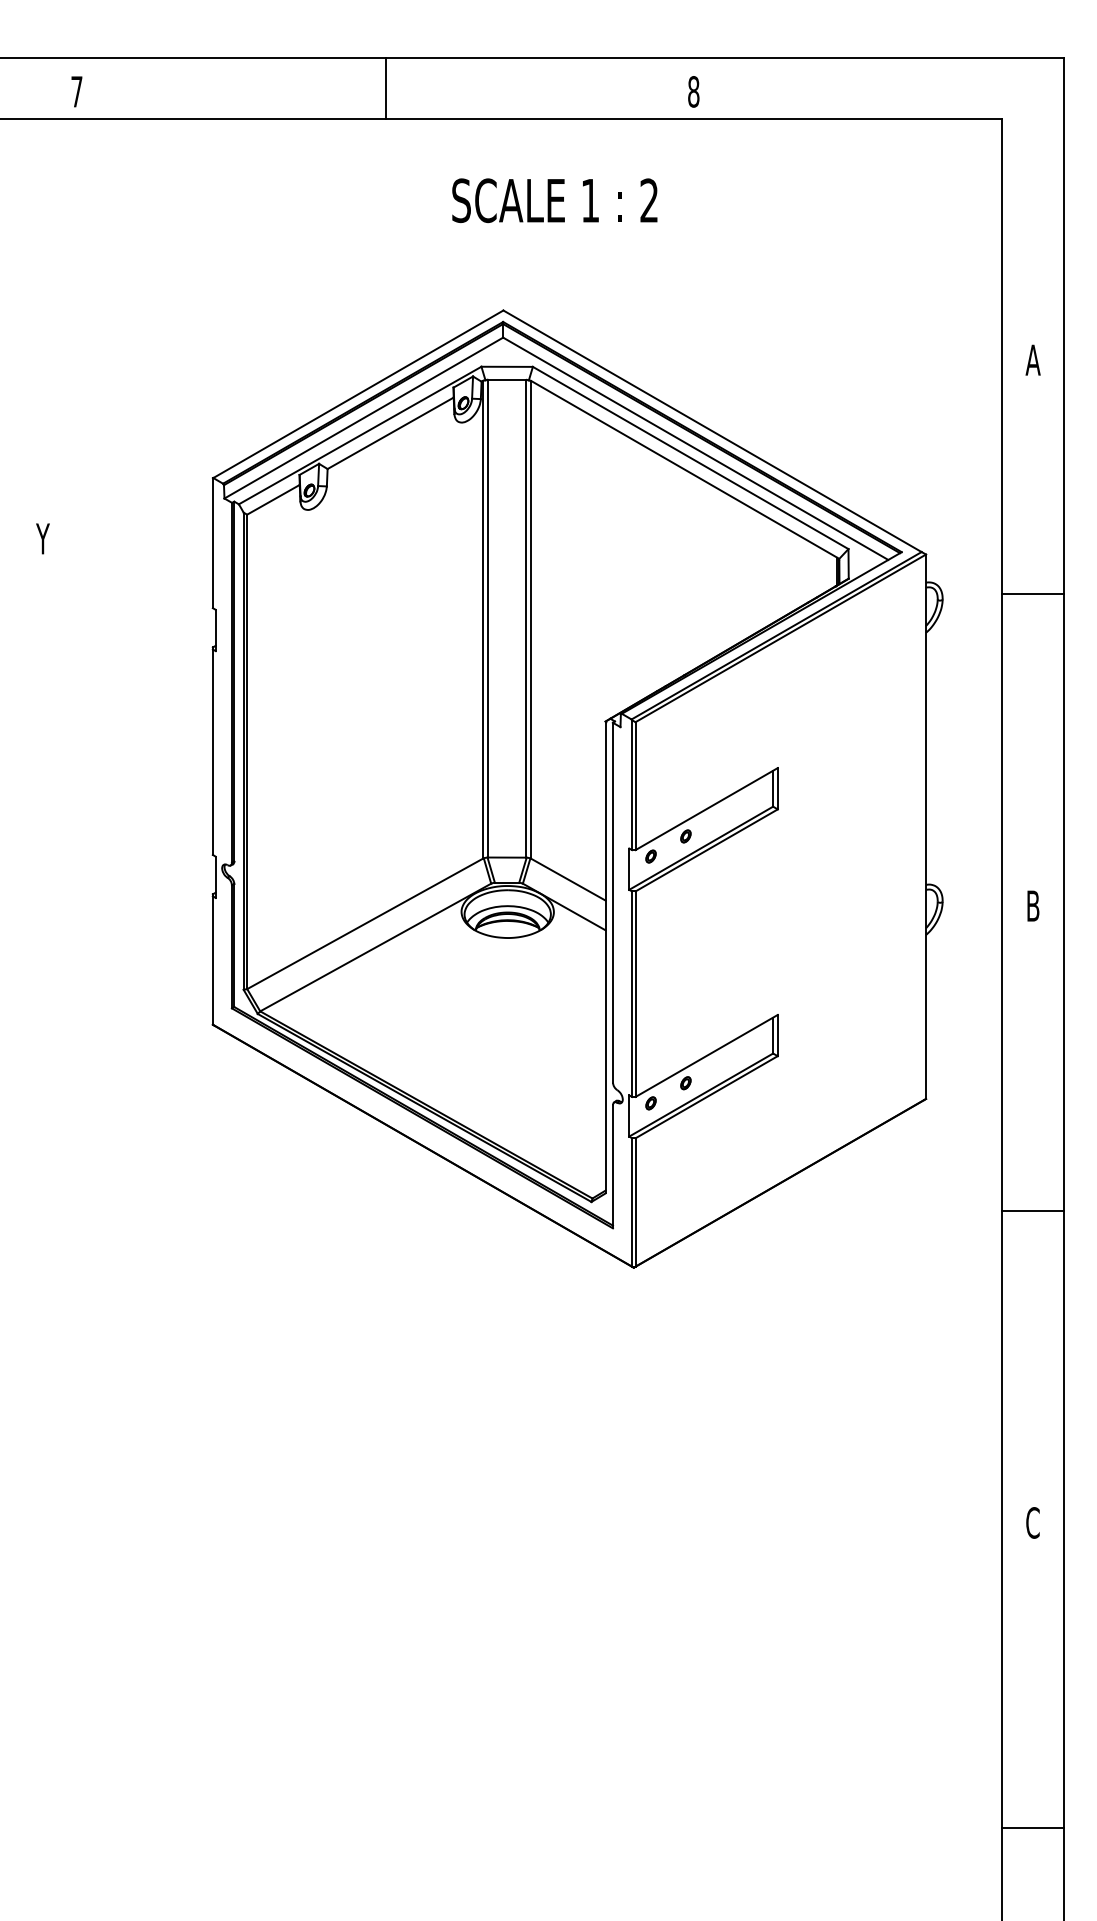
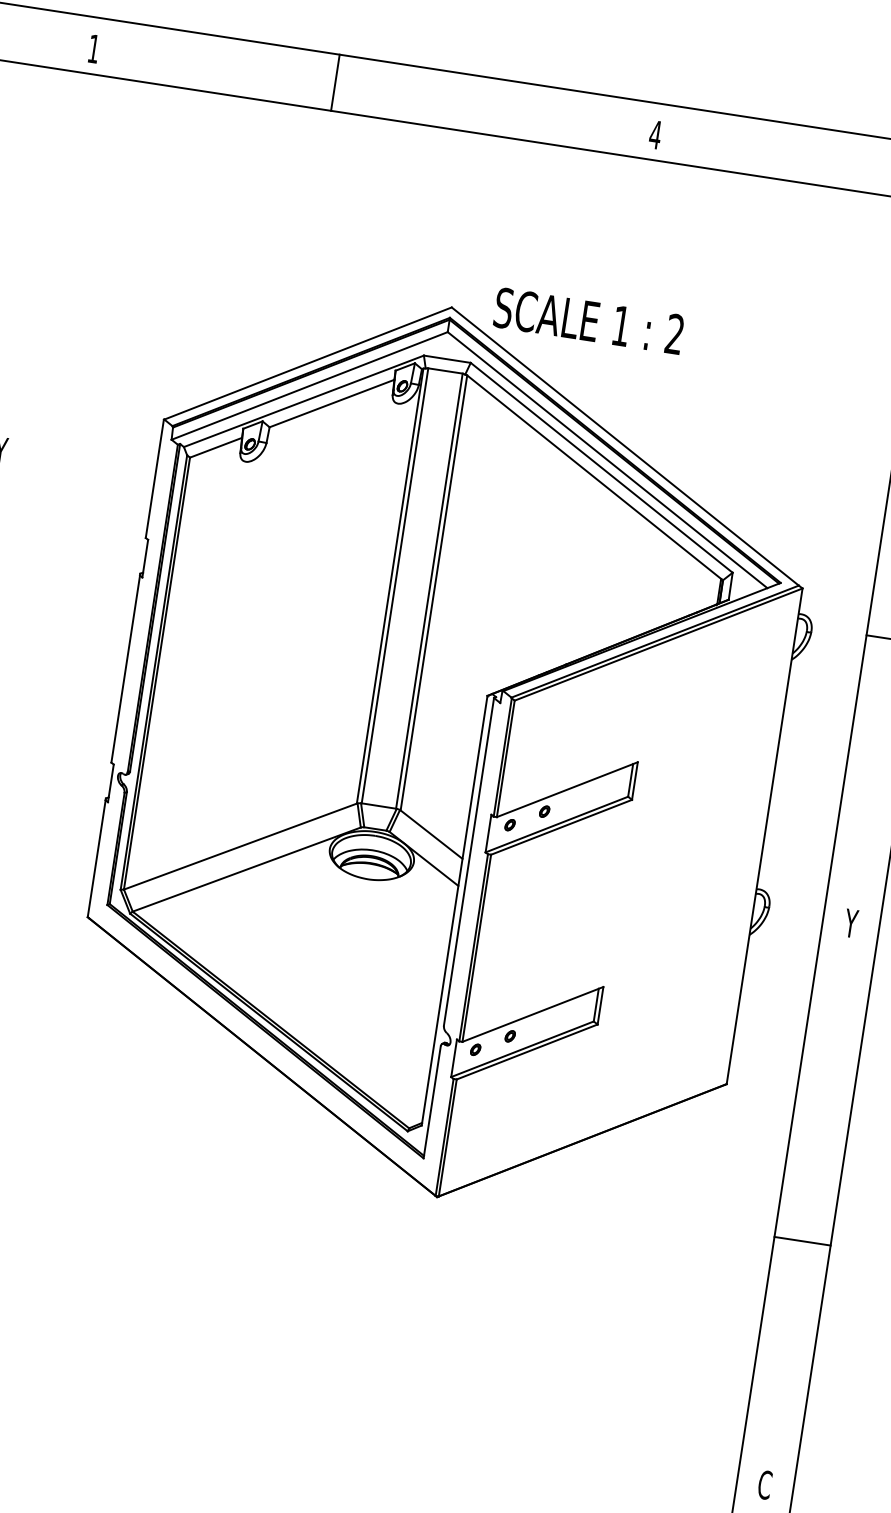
line: (385, 88) -> (335, 82), moved
text: (76, 91) -> (93, 48), 7 -> 1
text: (693, 91) -> (655, 134), 8 -> 4
text: (554, 200) -> (588, 320), moved
text: (1032, 905) -> (850, 922), B -> Y
line: (1033, 1211) -> (802, 1241), moved

